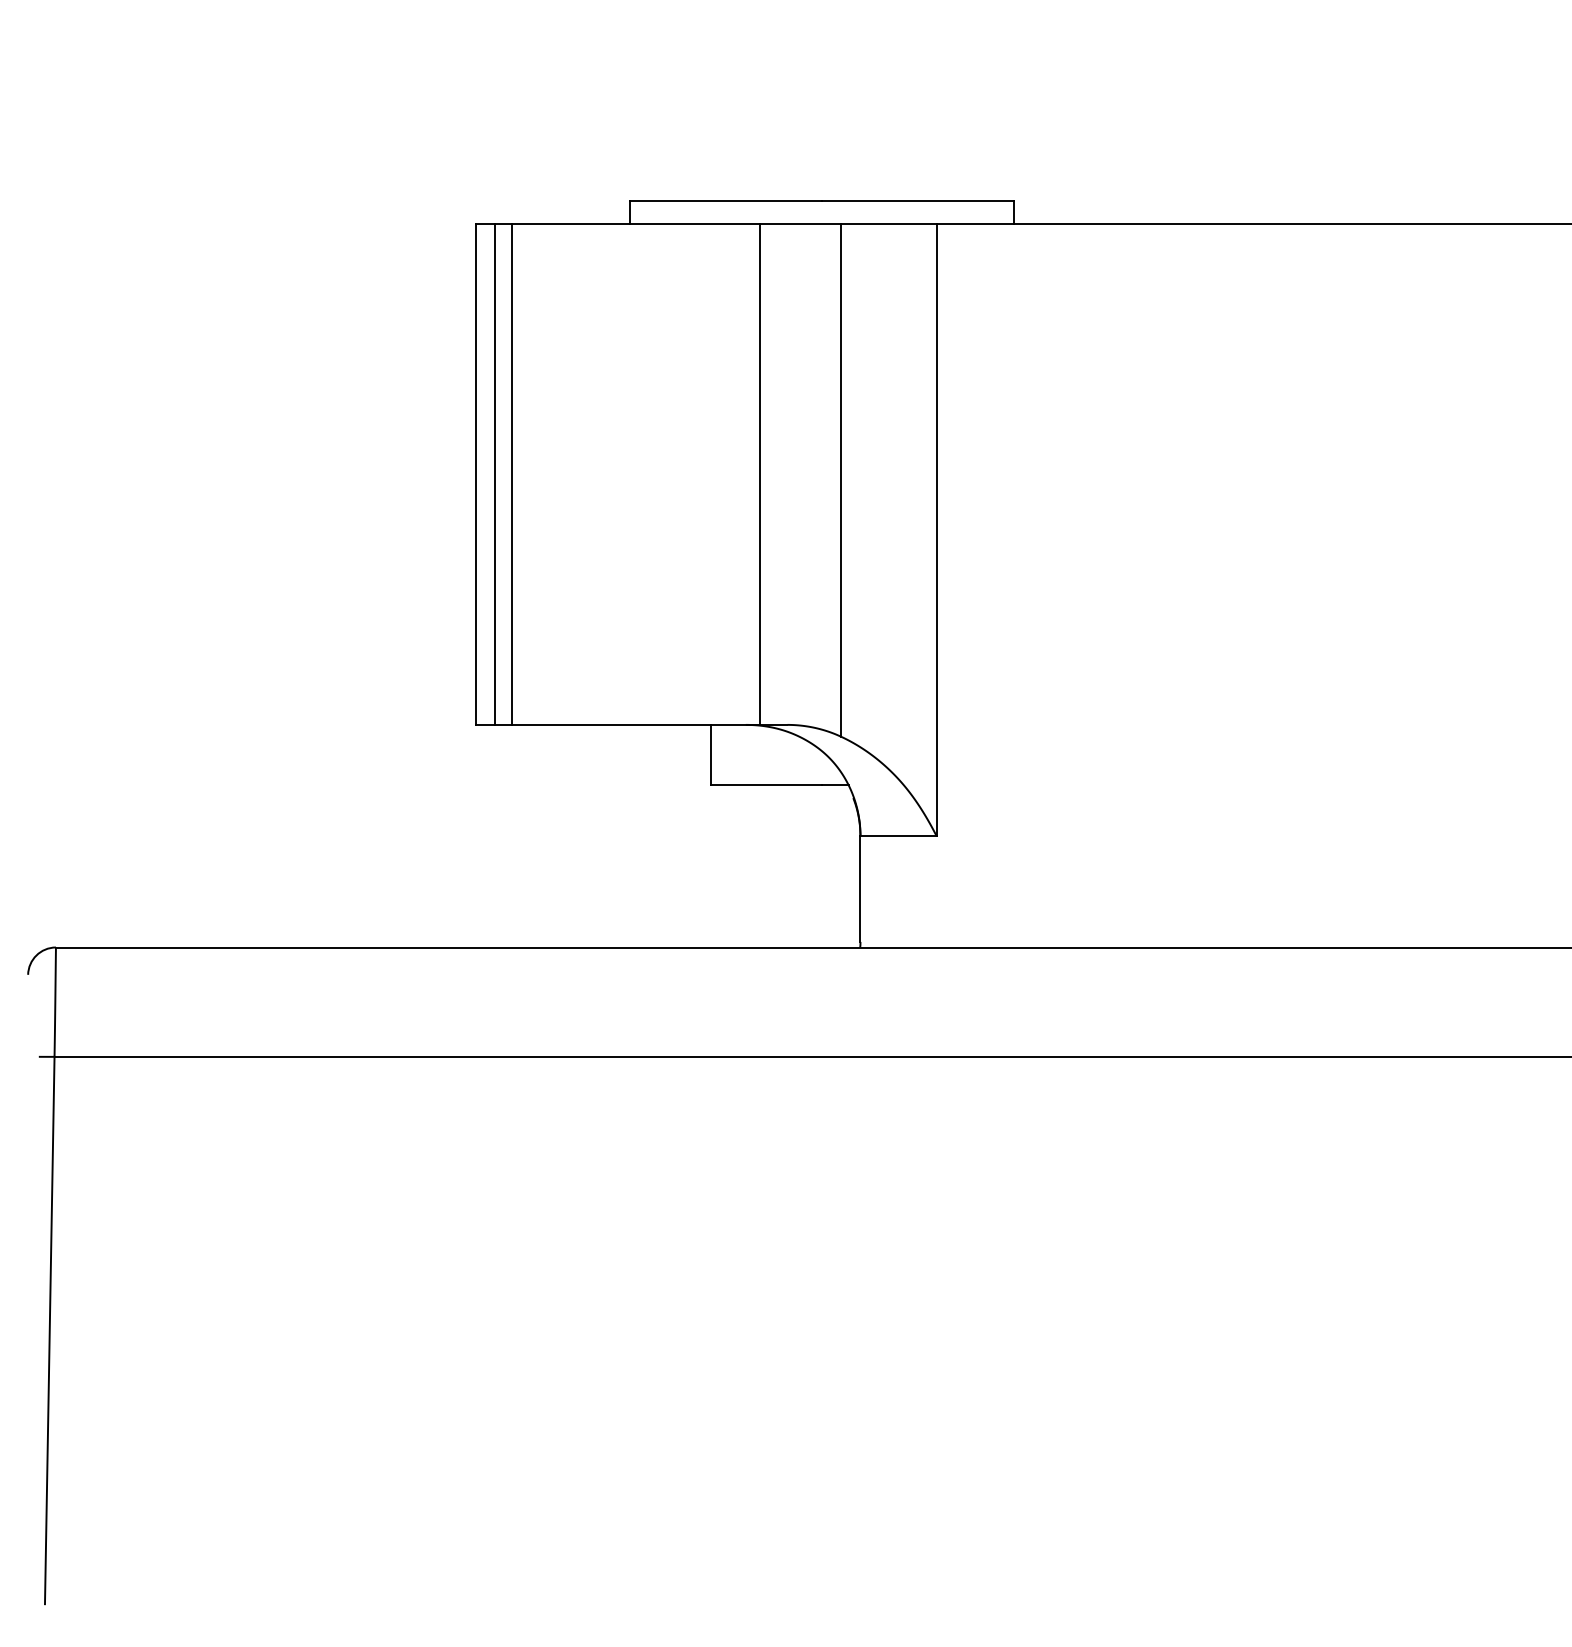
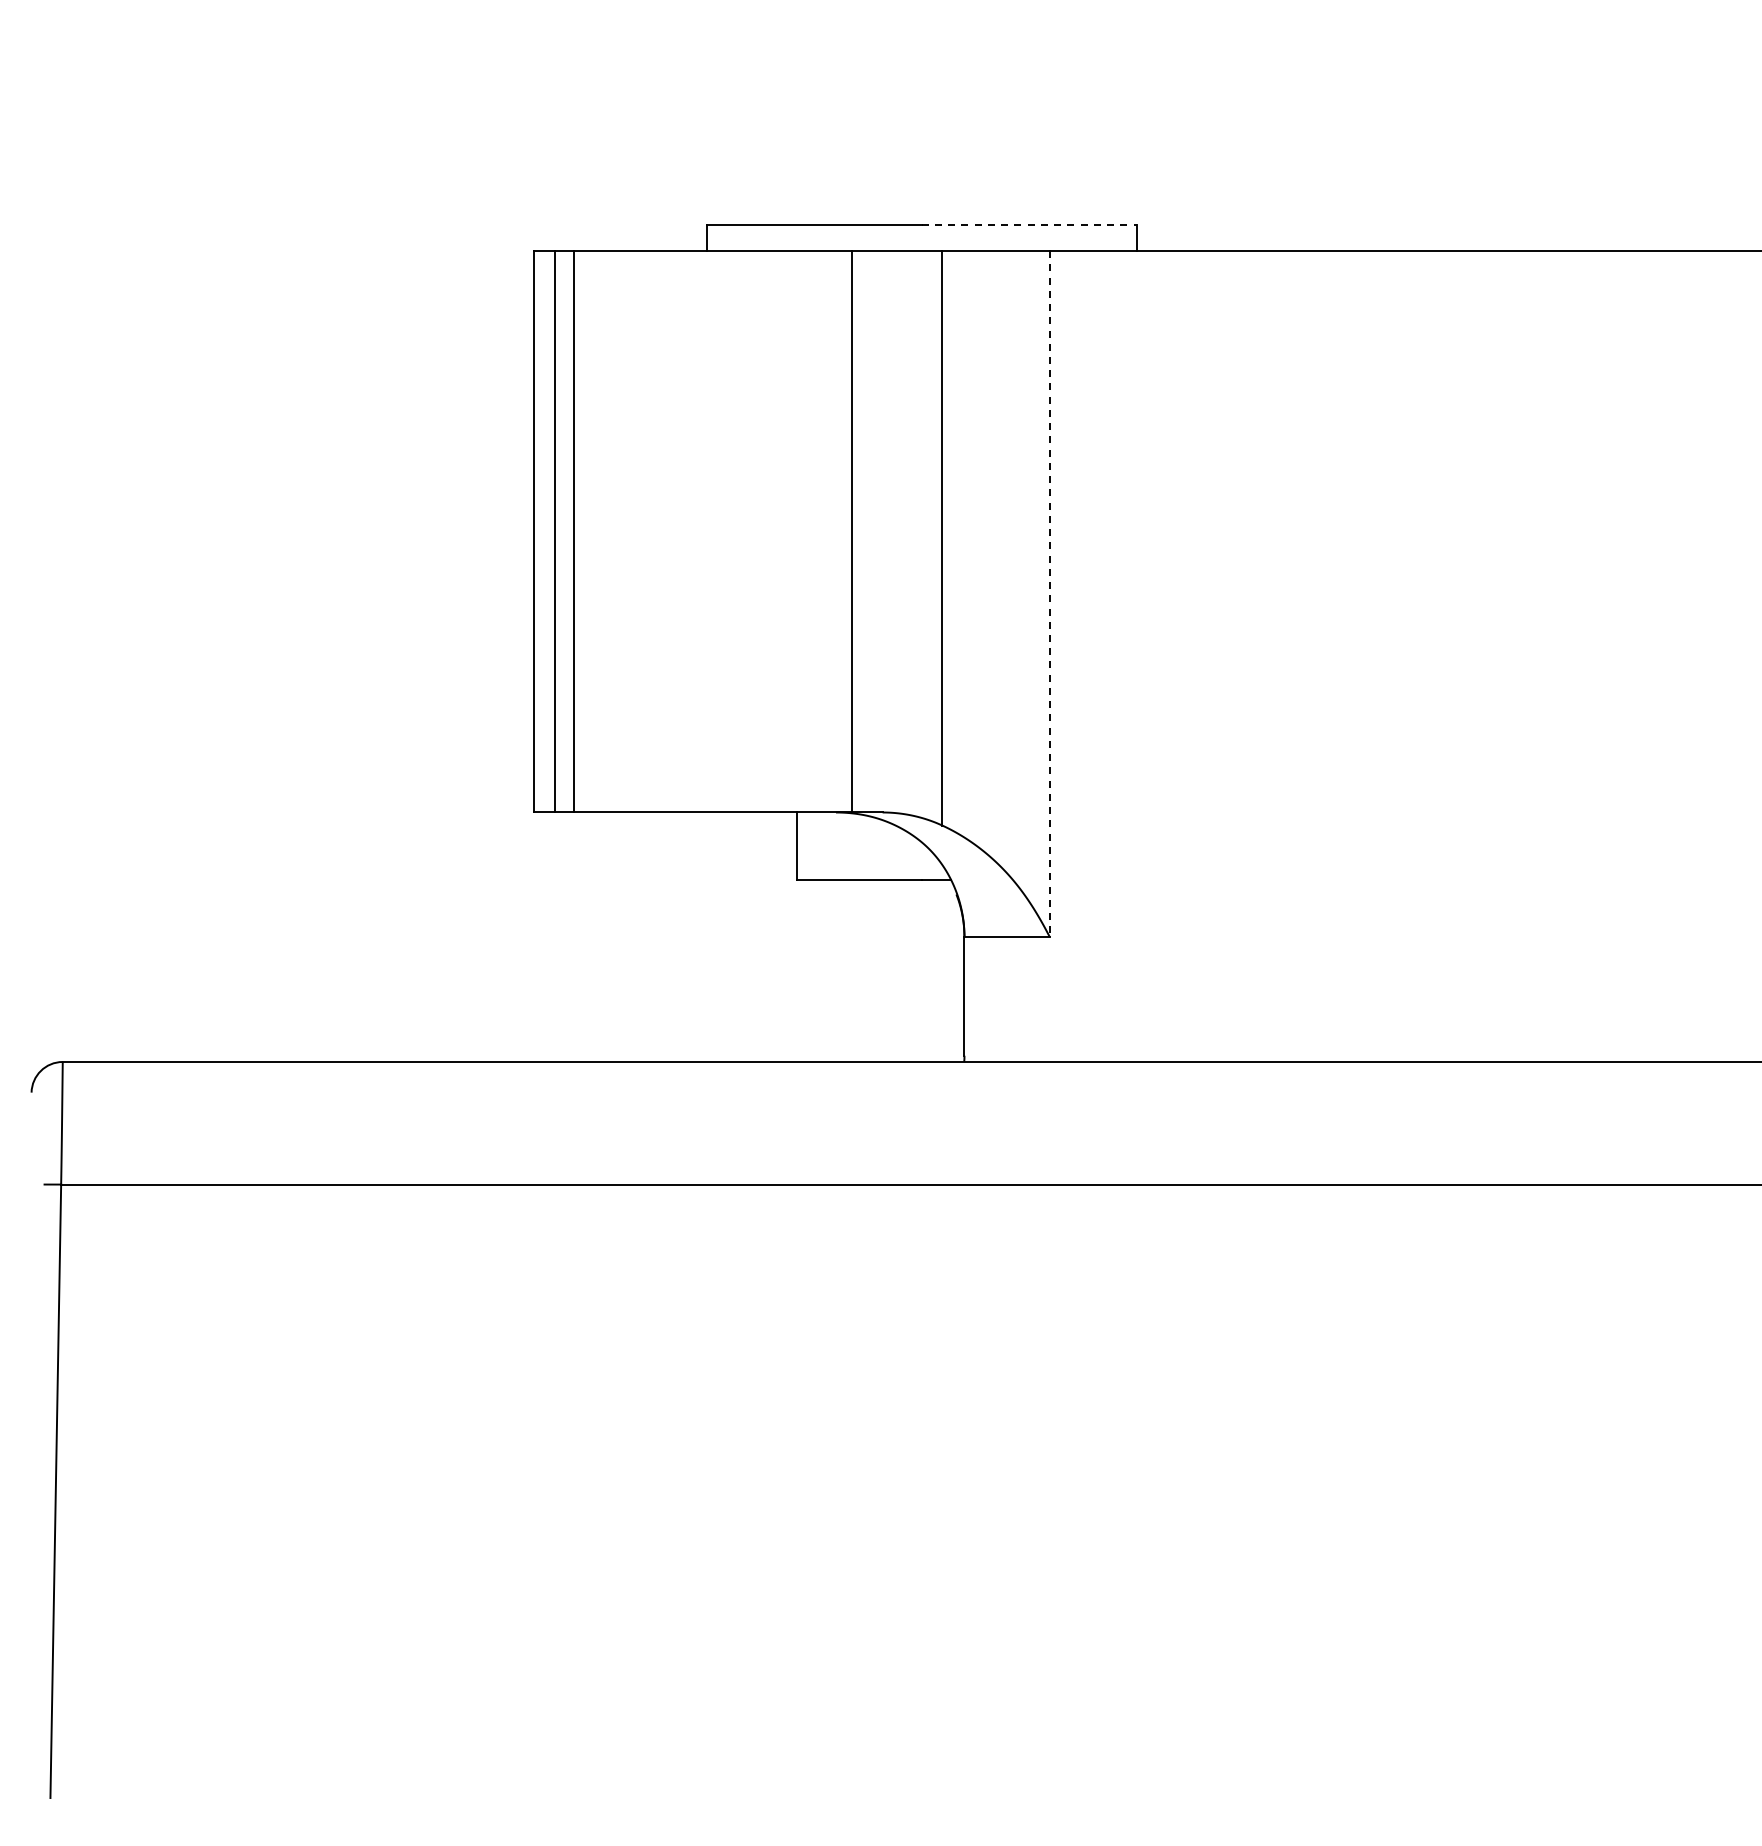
line: (918, 201) -> (1029, 225), solid -> dashed
line: (936, 530) -> (1049, 594), solid -> dashed

